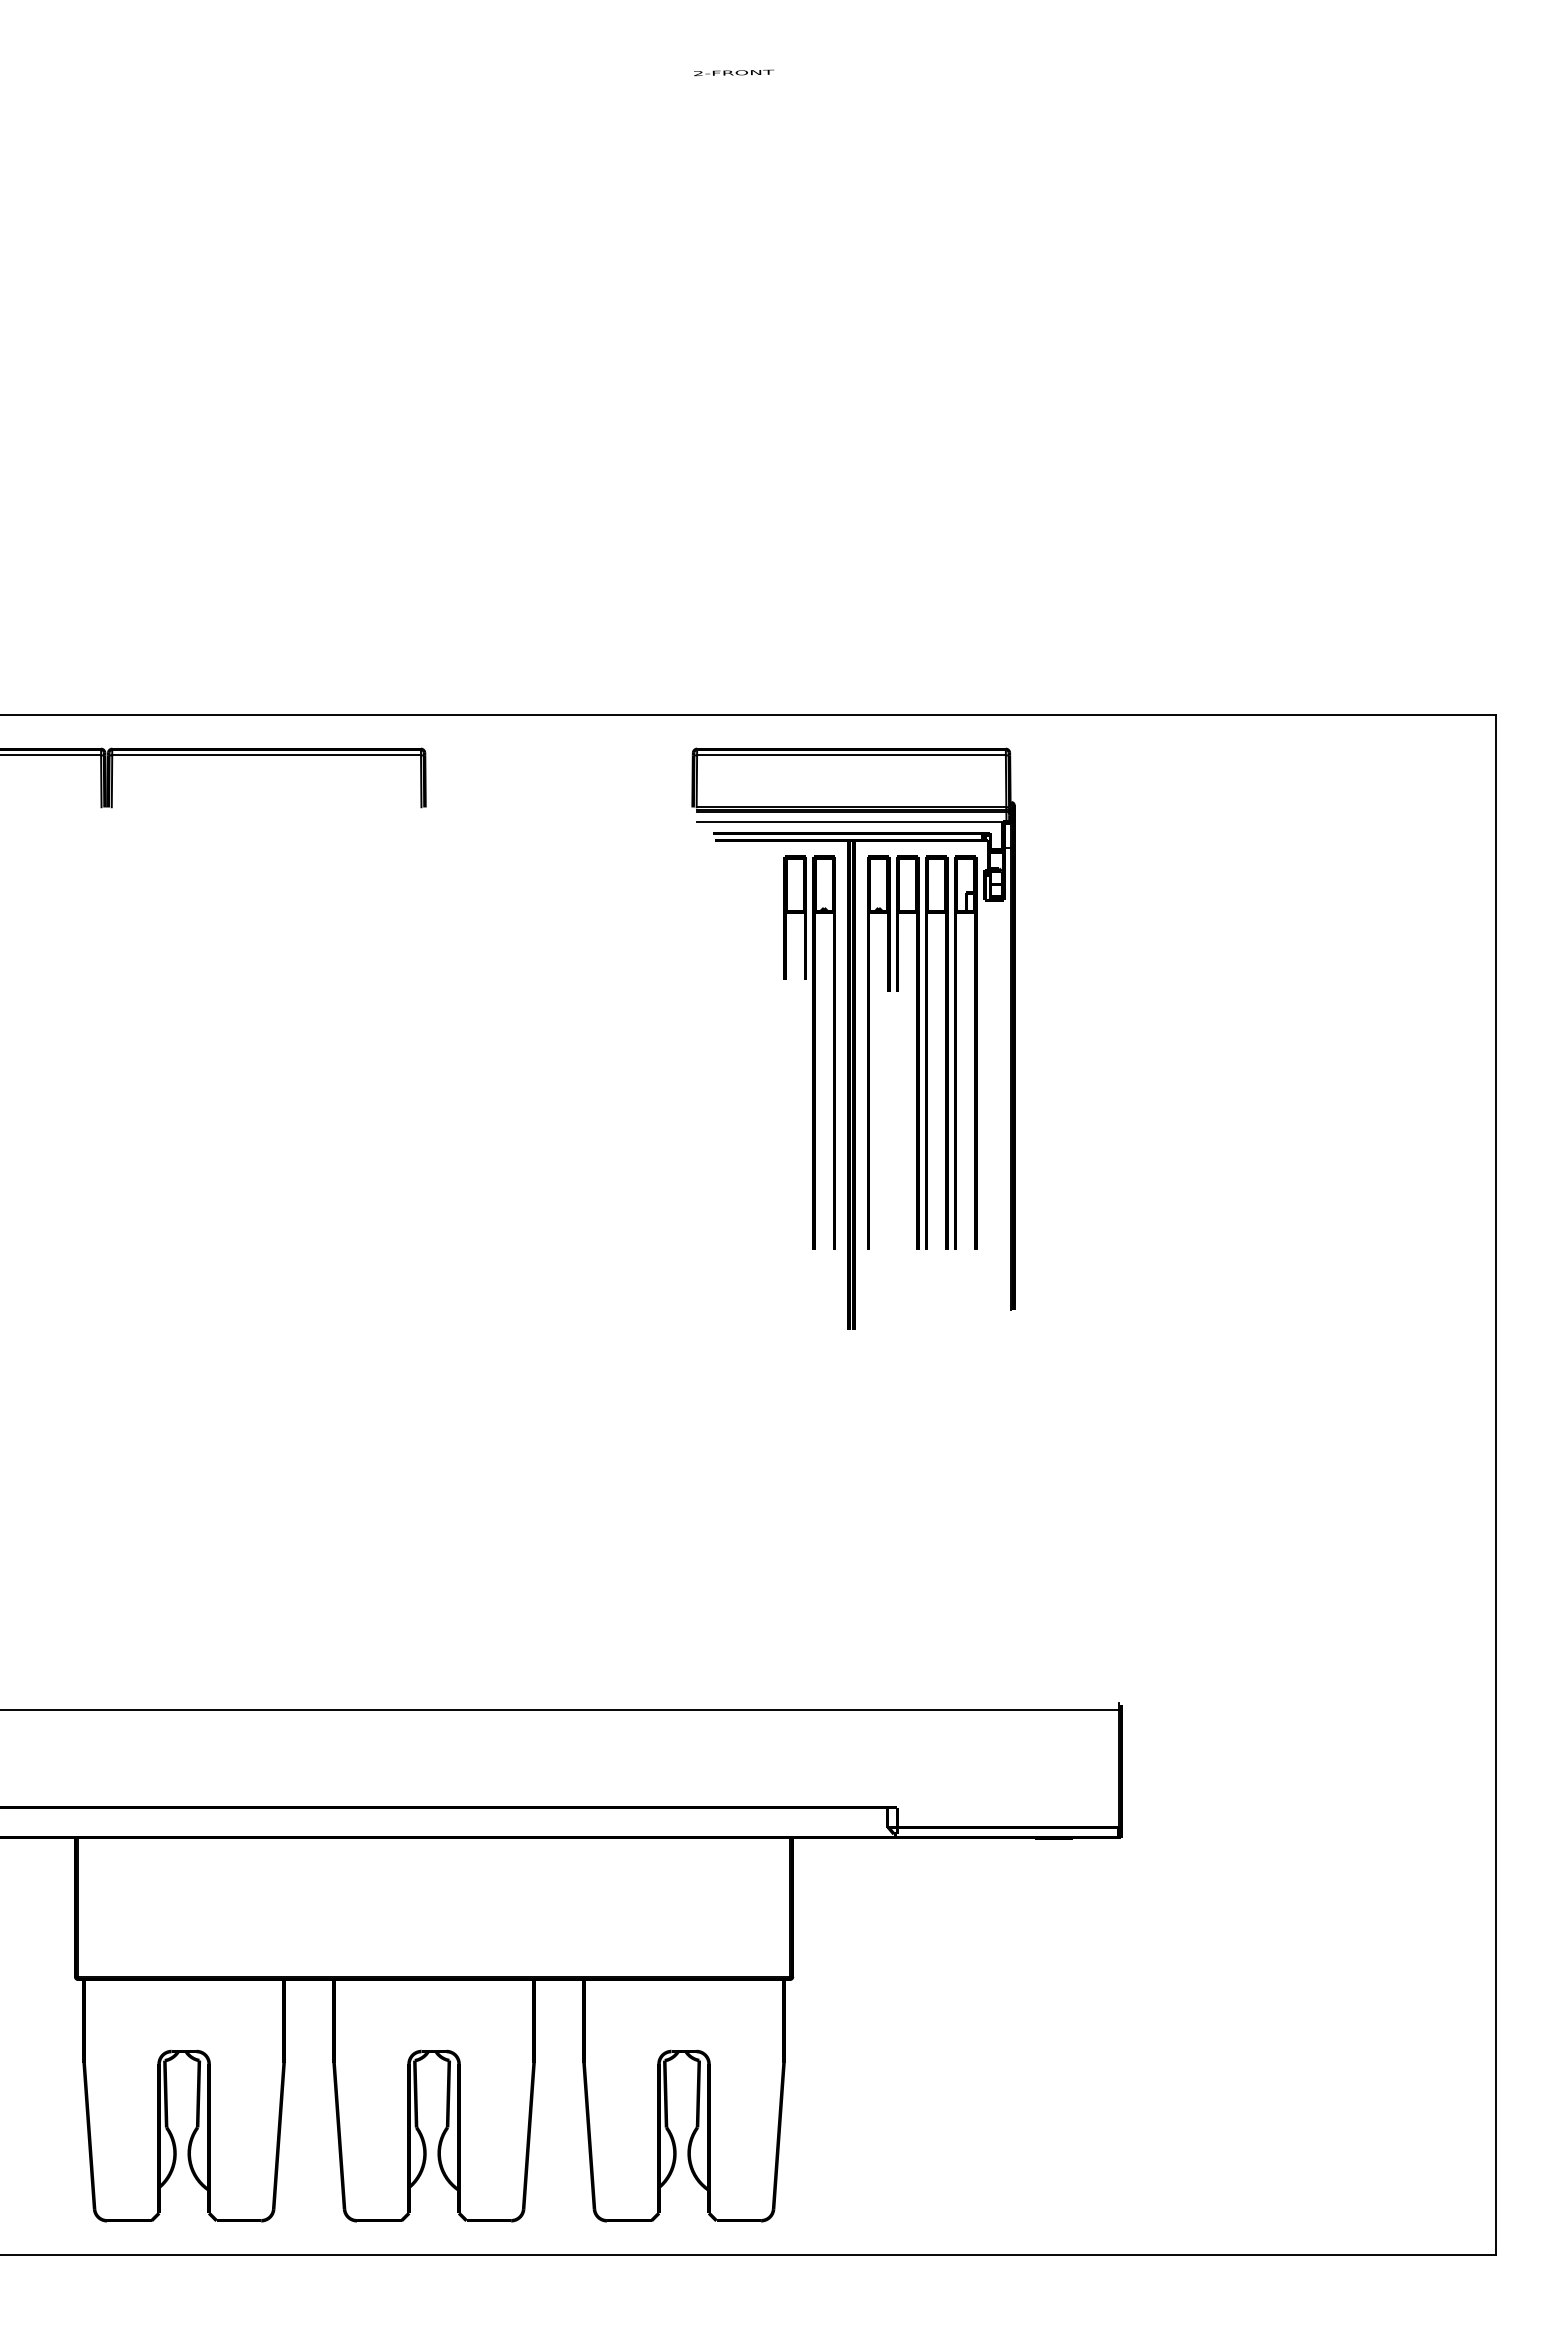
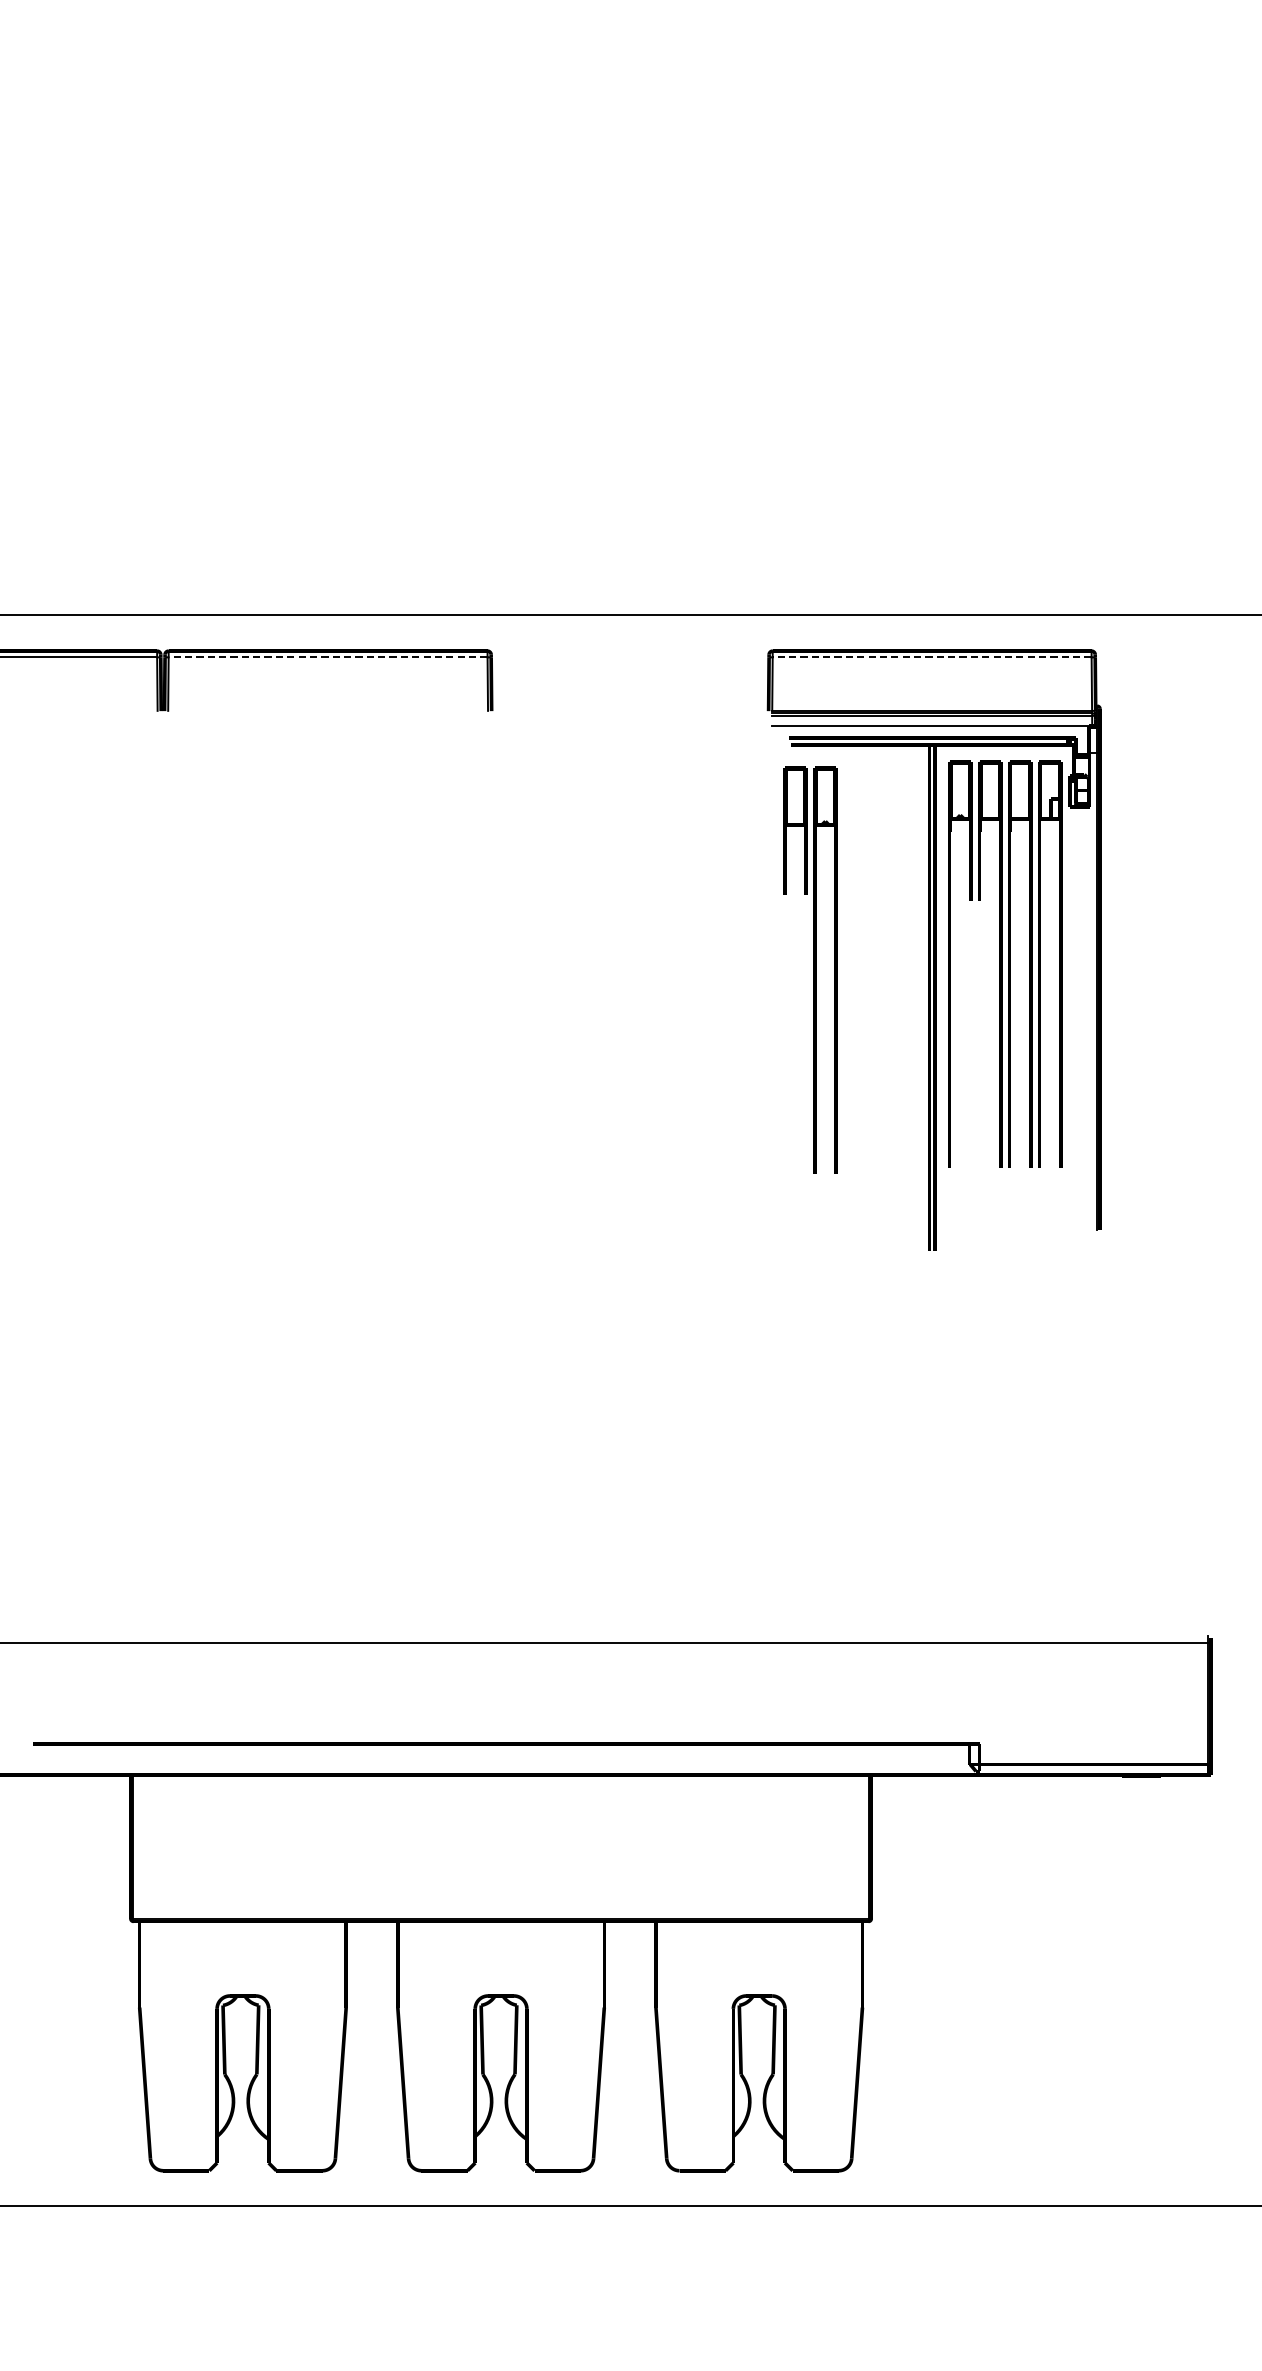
line: (266, 755) -> (327, 657), solid -> dashed
line: (850, 755) -> (931, 657), solid -> dashed
part: (809, 1052) -> (810, 970), moved

